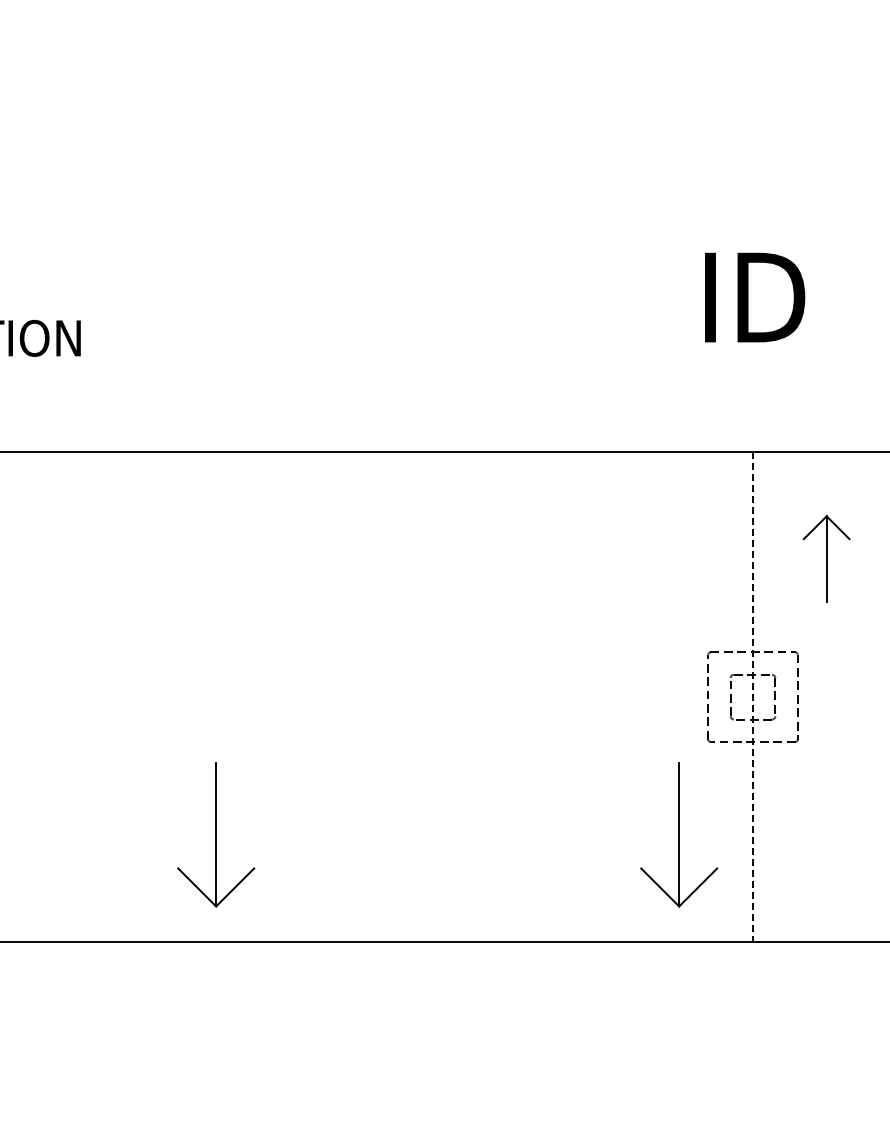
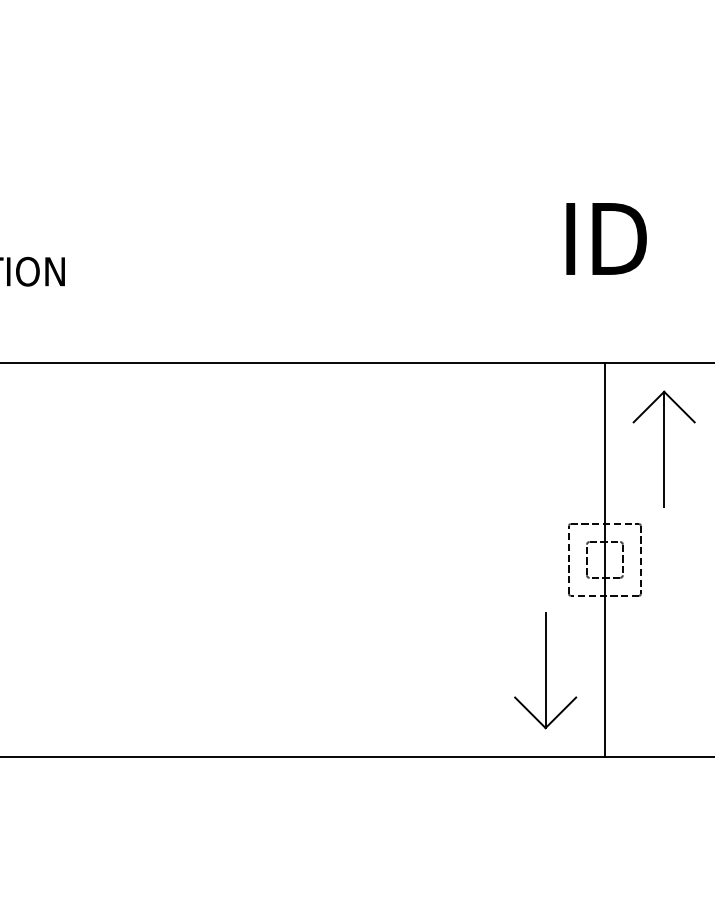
part: (826, 558) -> (663, 448), size x1.67
line: (752, 697) -> (604, 560), dashed -> solid
part: (216, 834) -> (173, 670), removed

